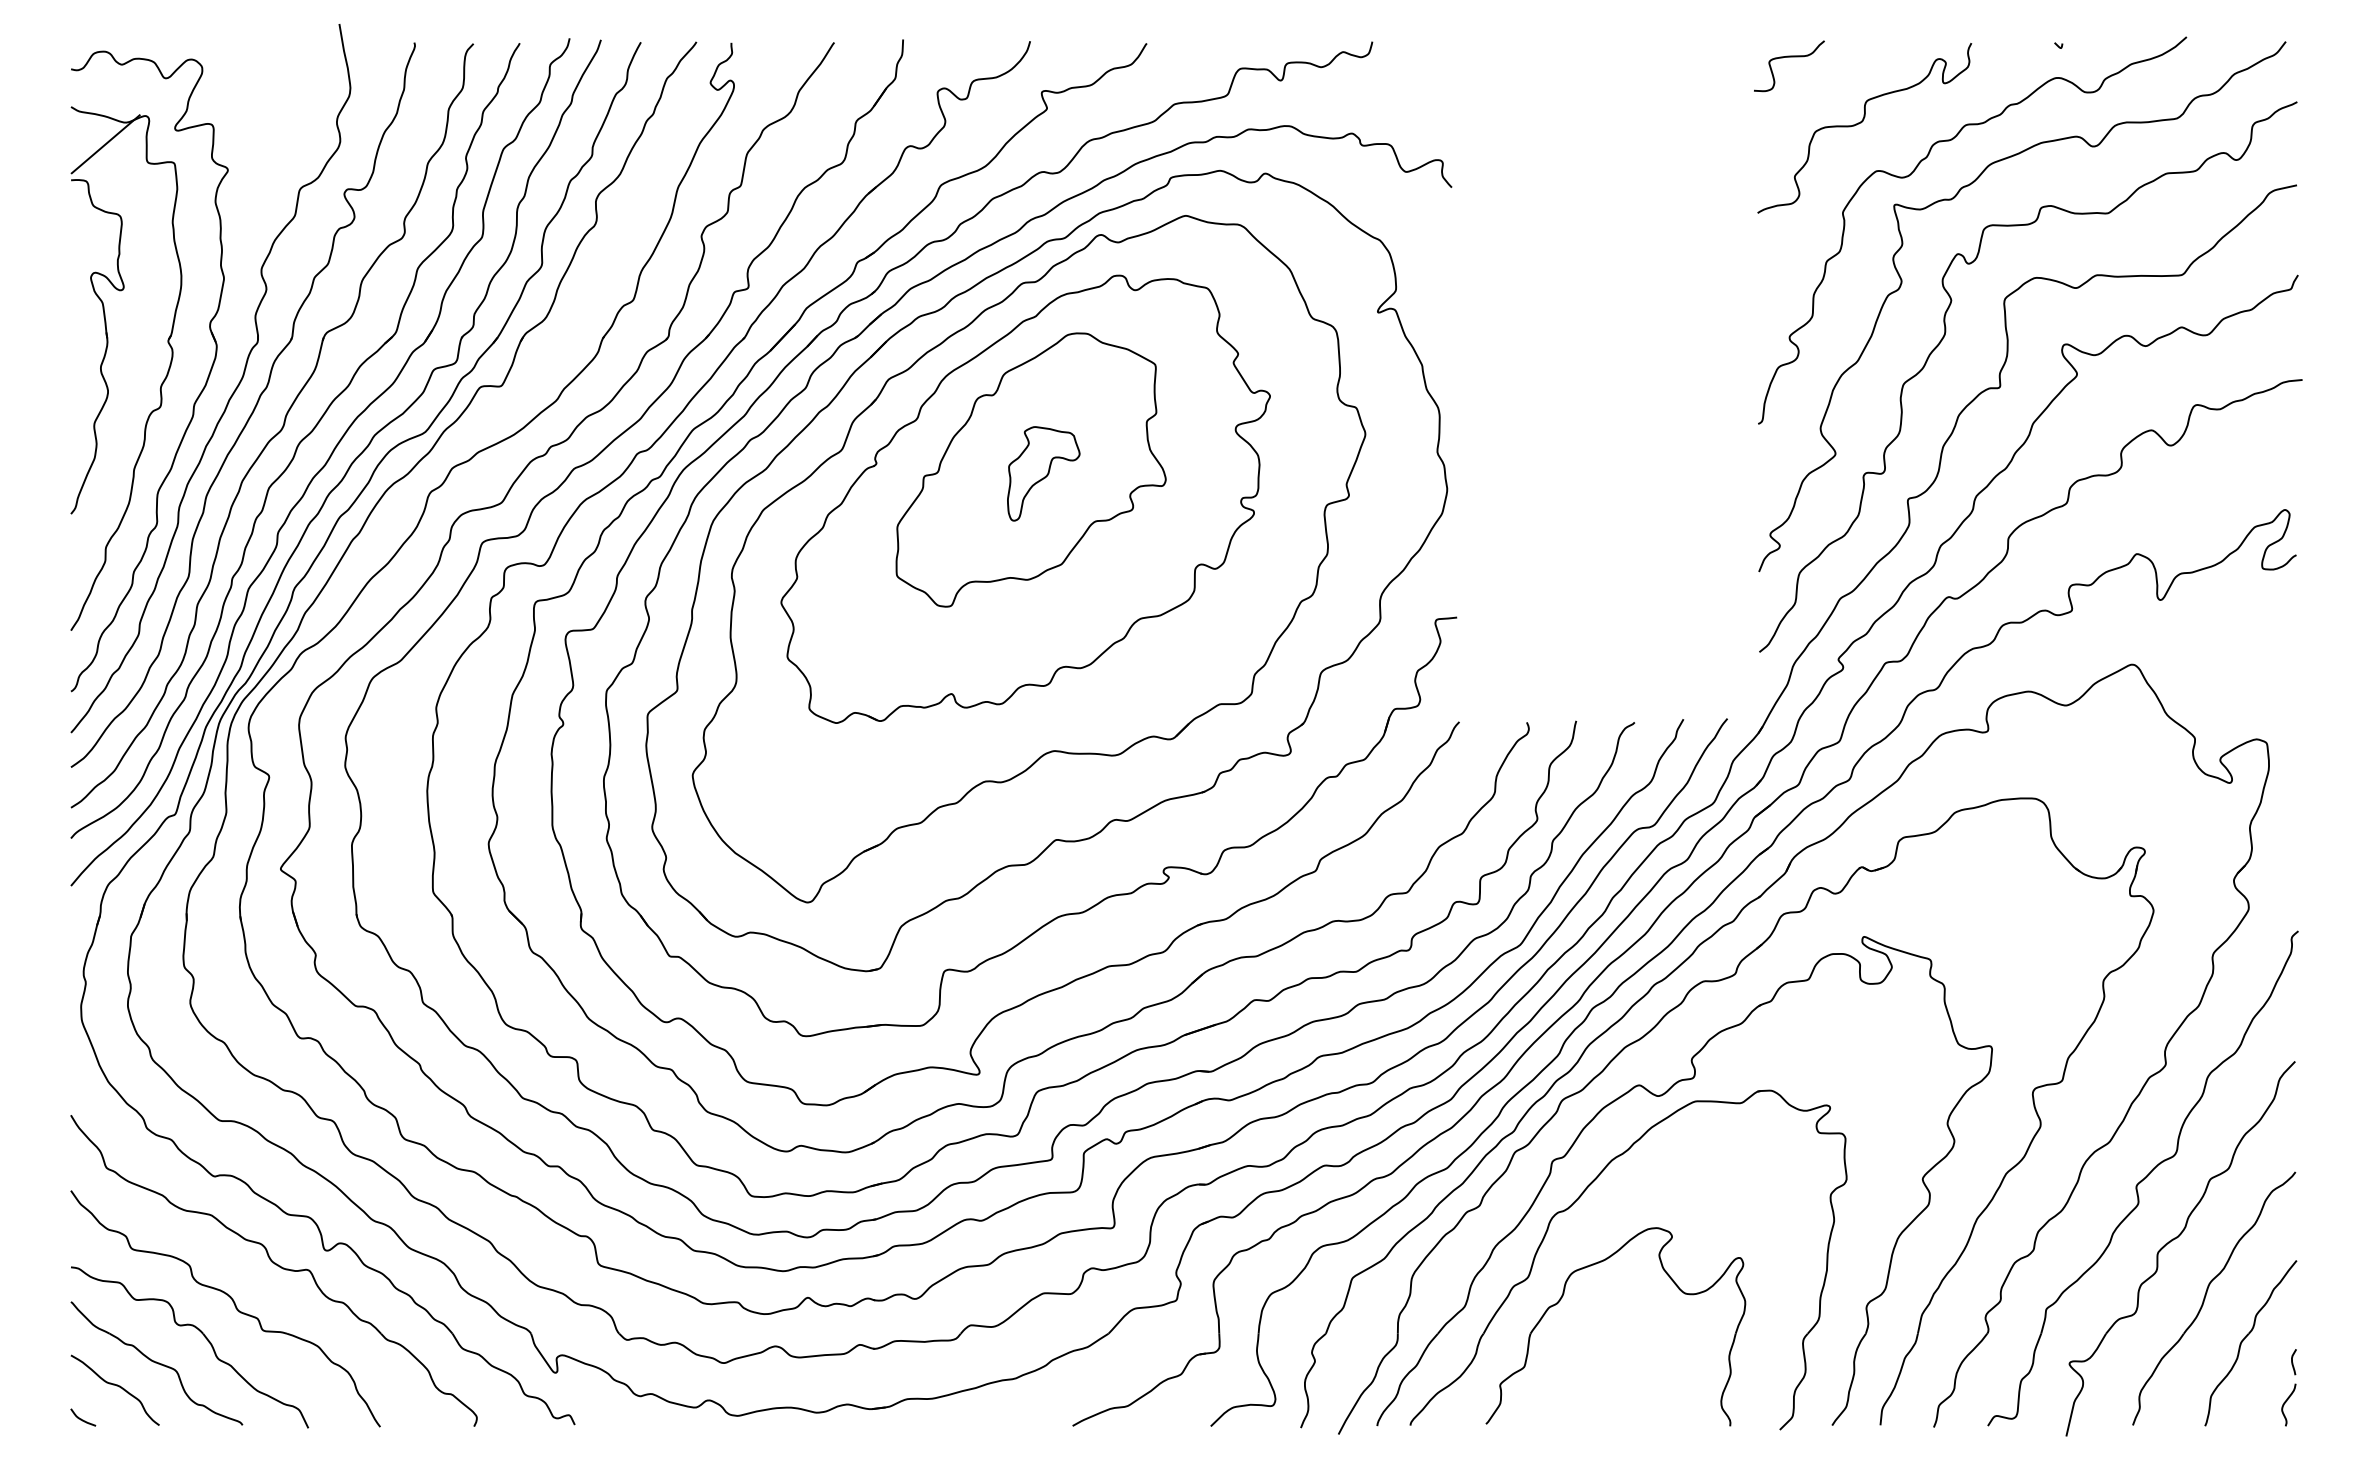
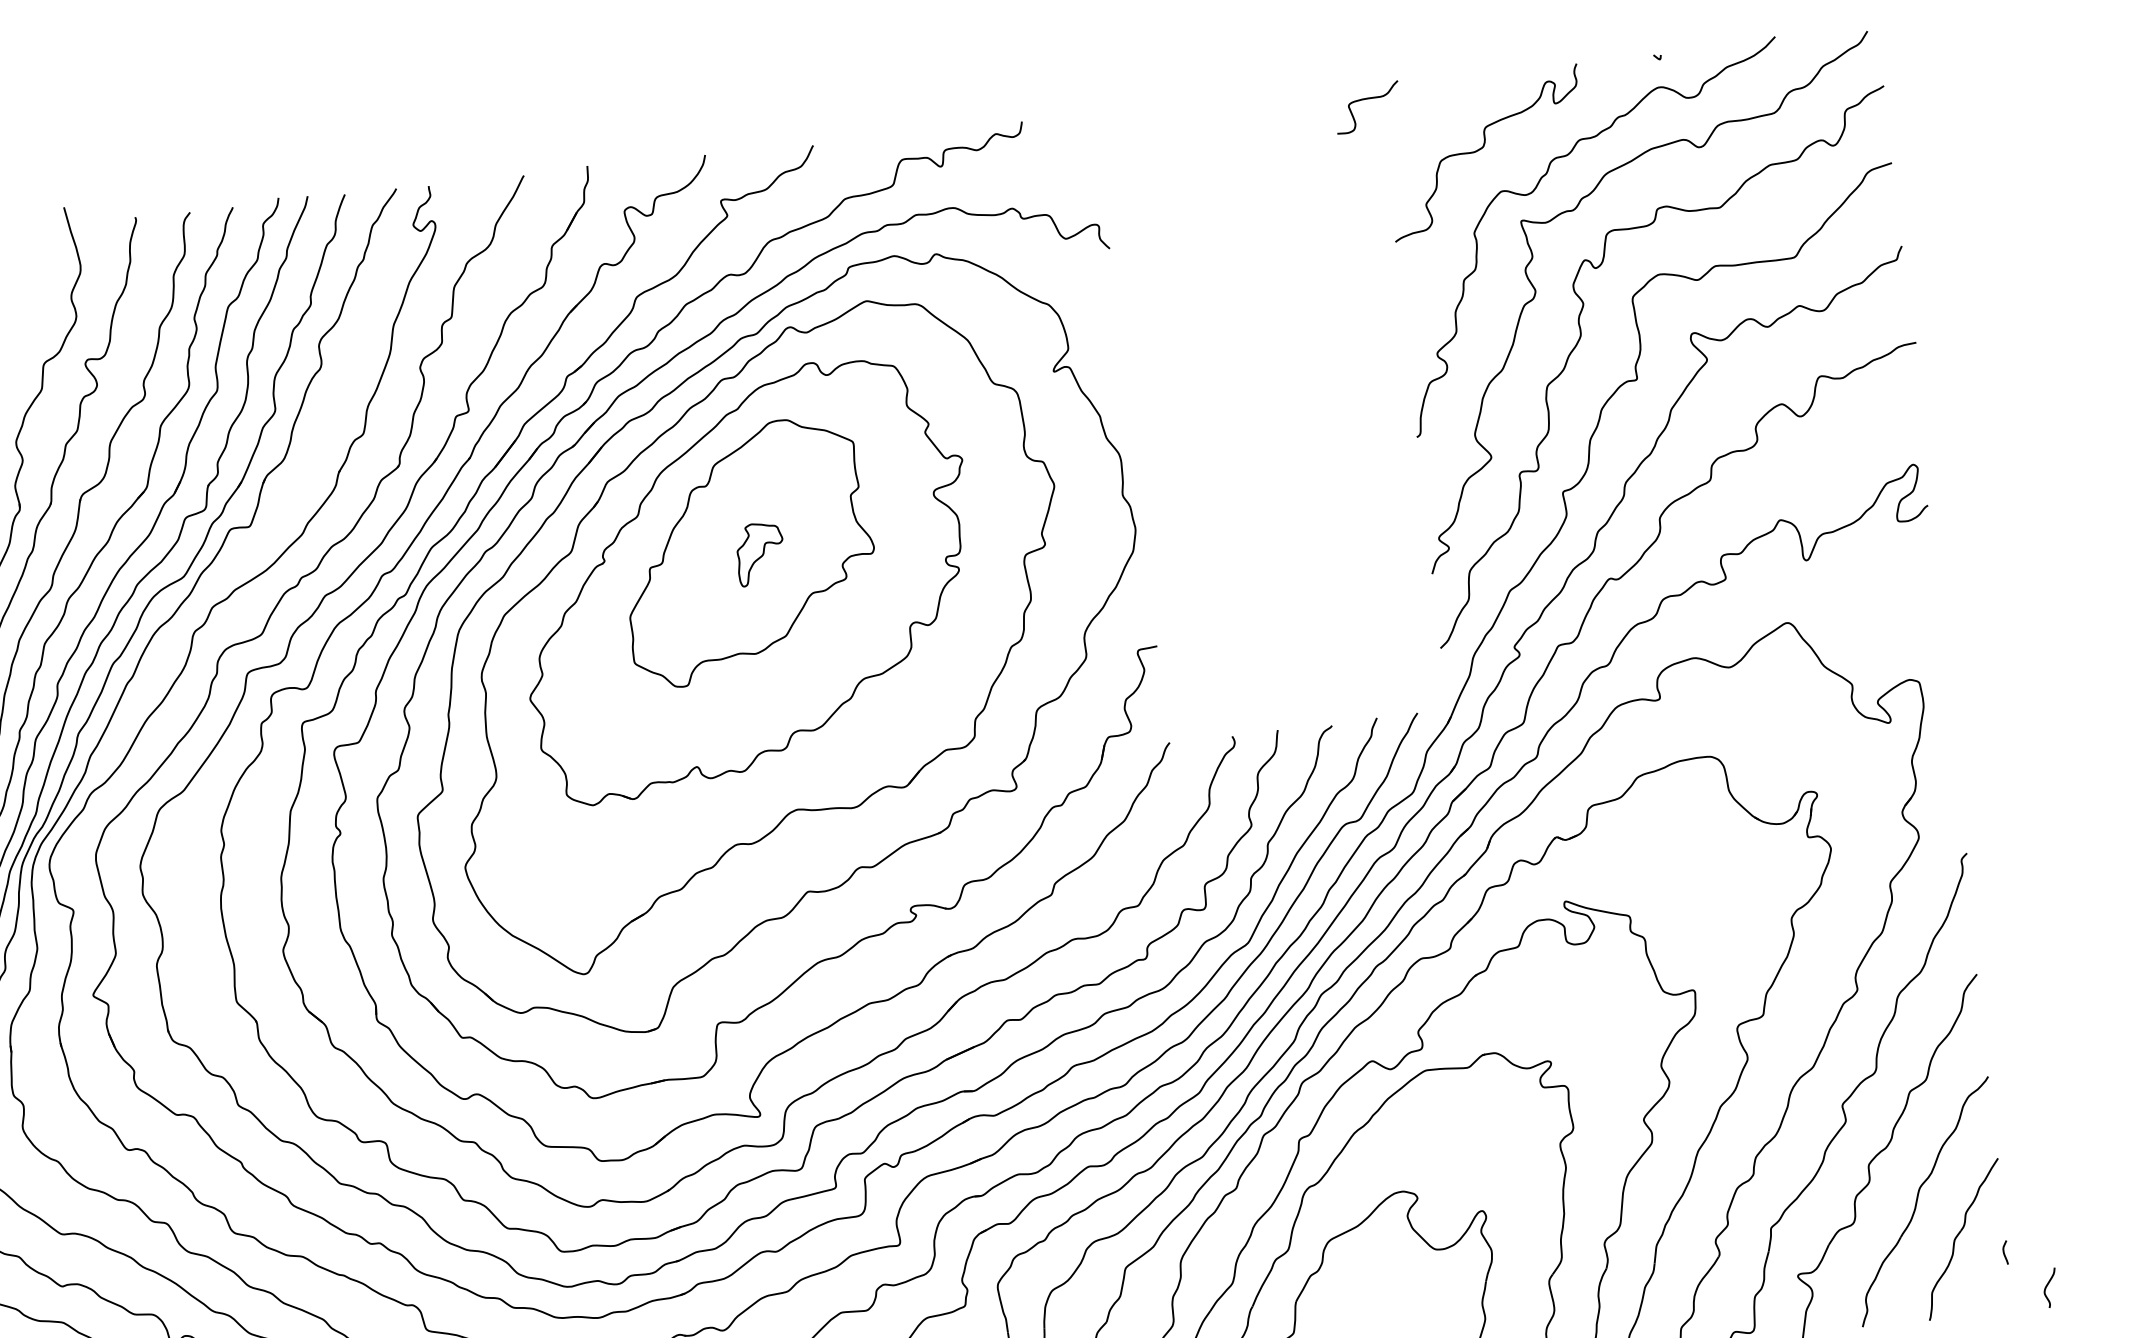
curve: (1789, 57) -> (1366, 99), moved
part: (1043, 473) -> (760, 553), size x0.7
curve: (2286, 1402) -> (2047, 1285), moved

